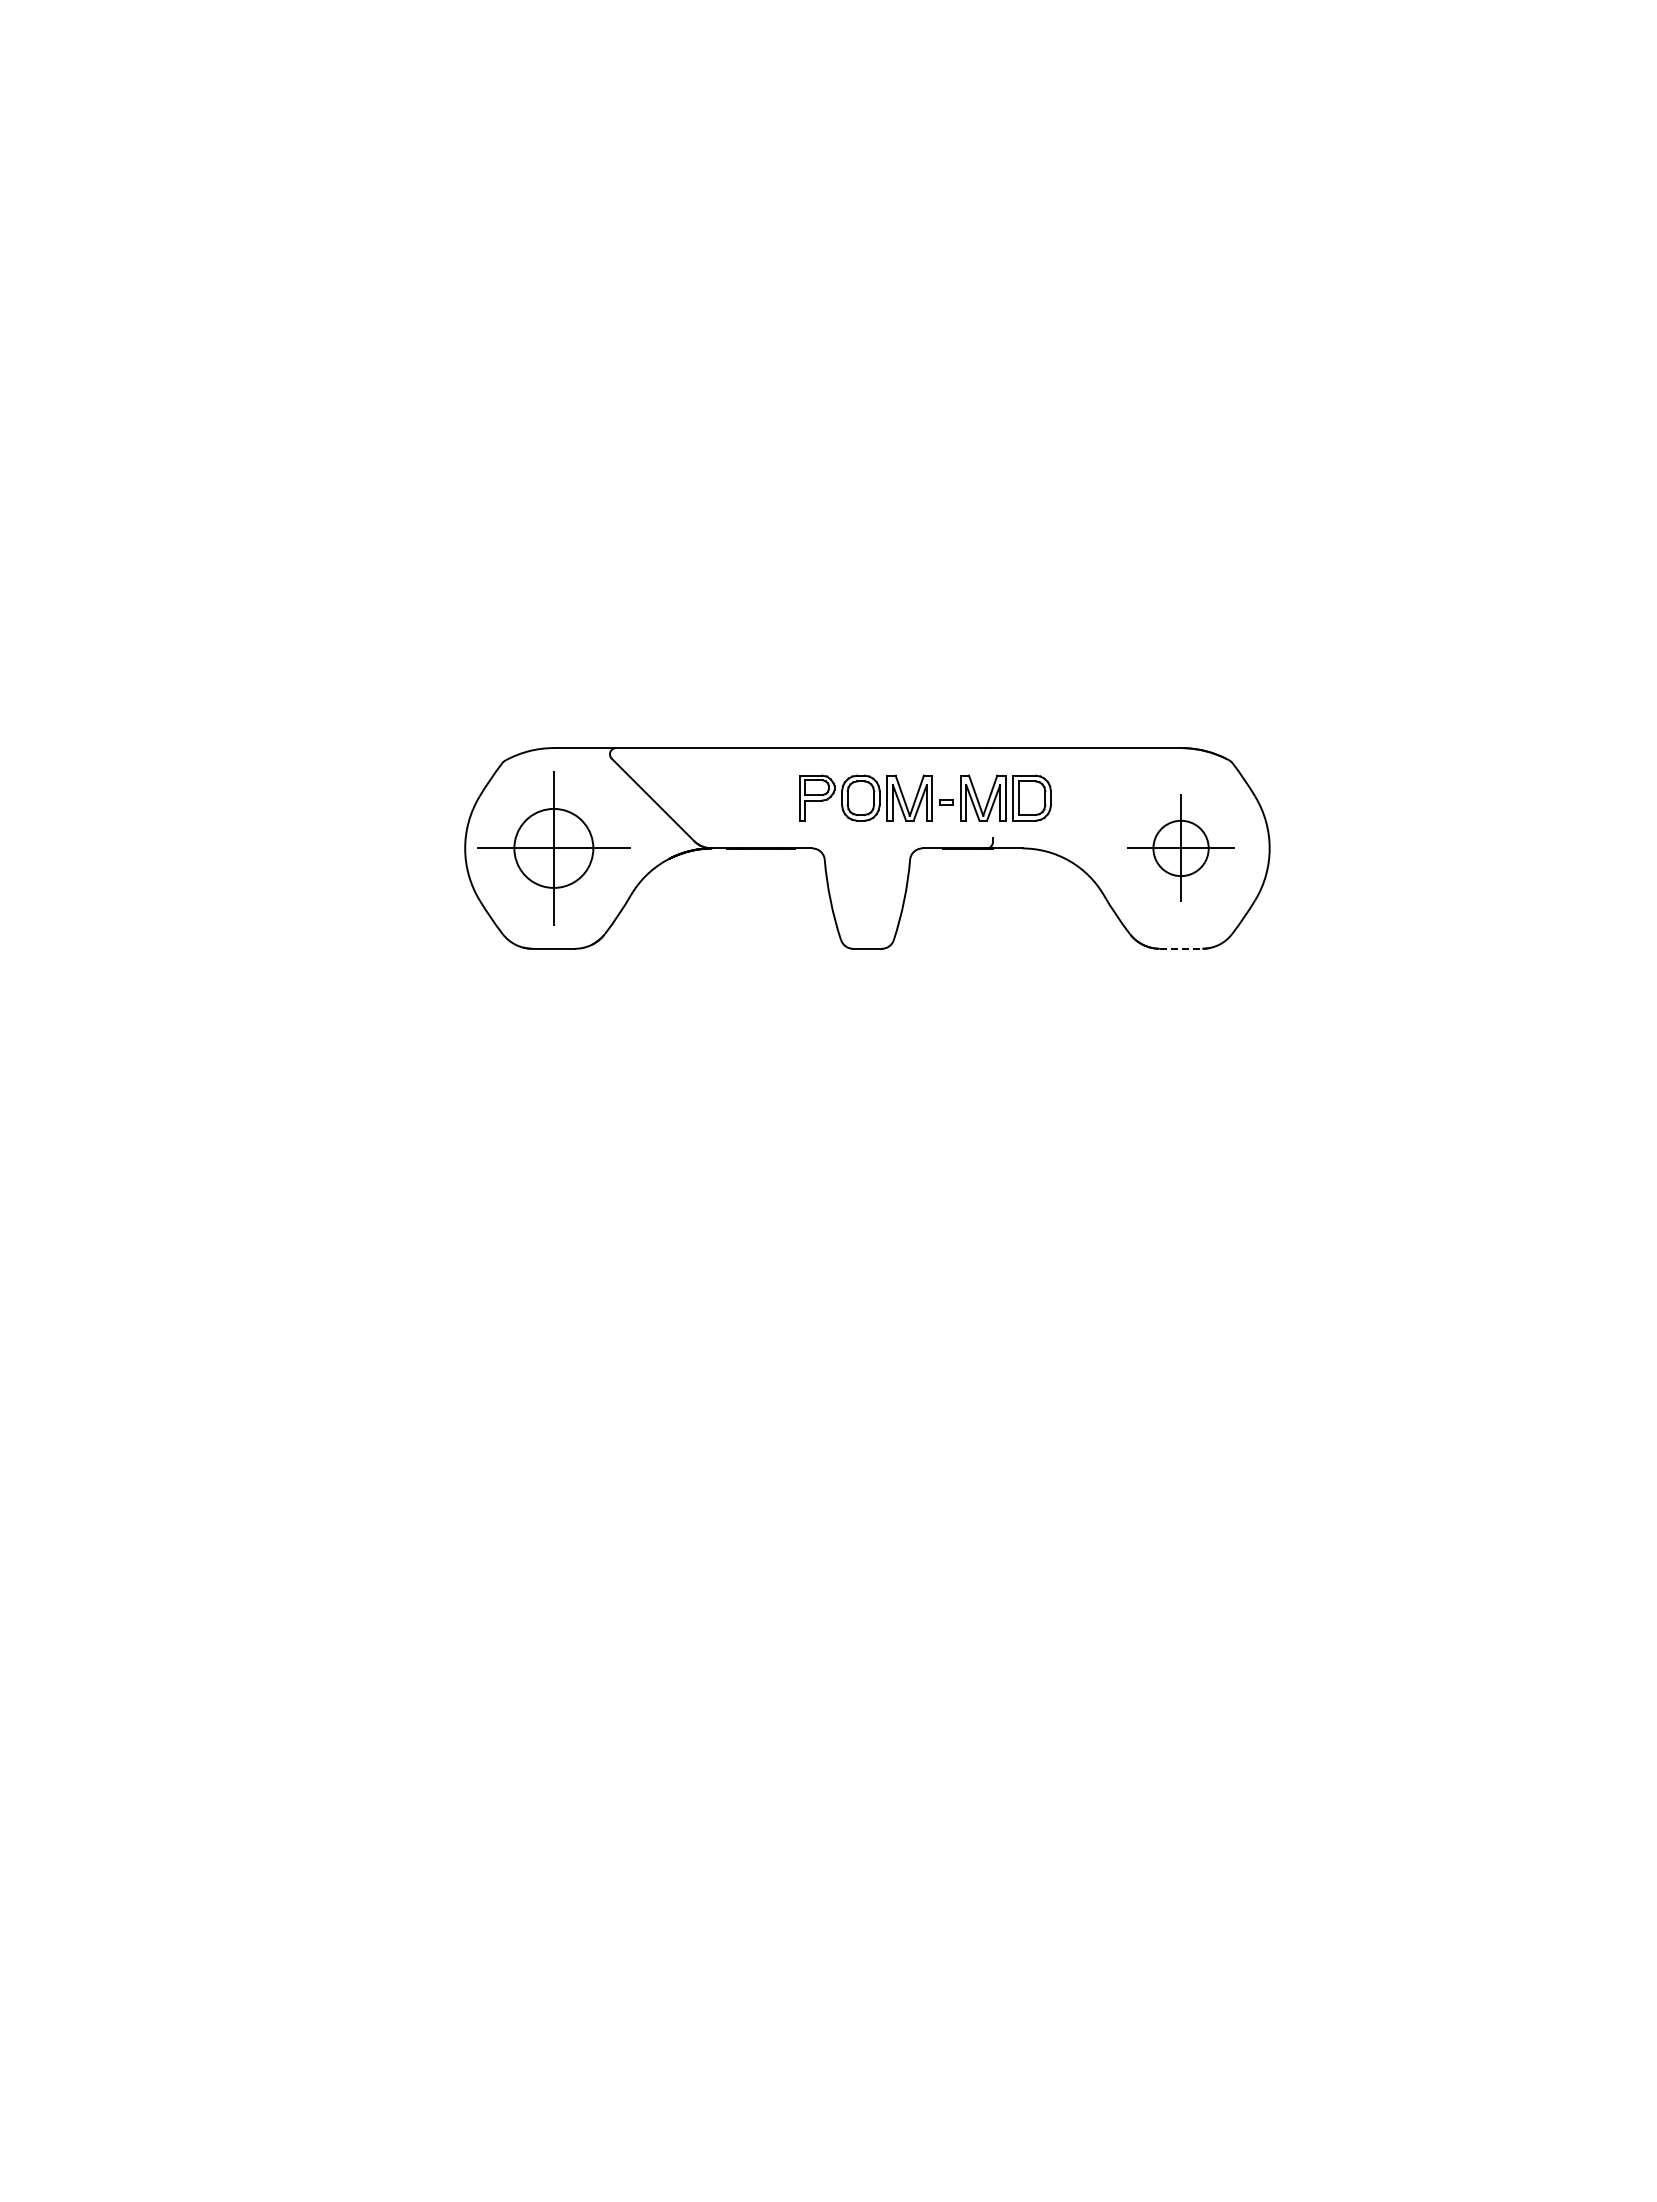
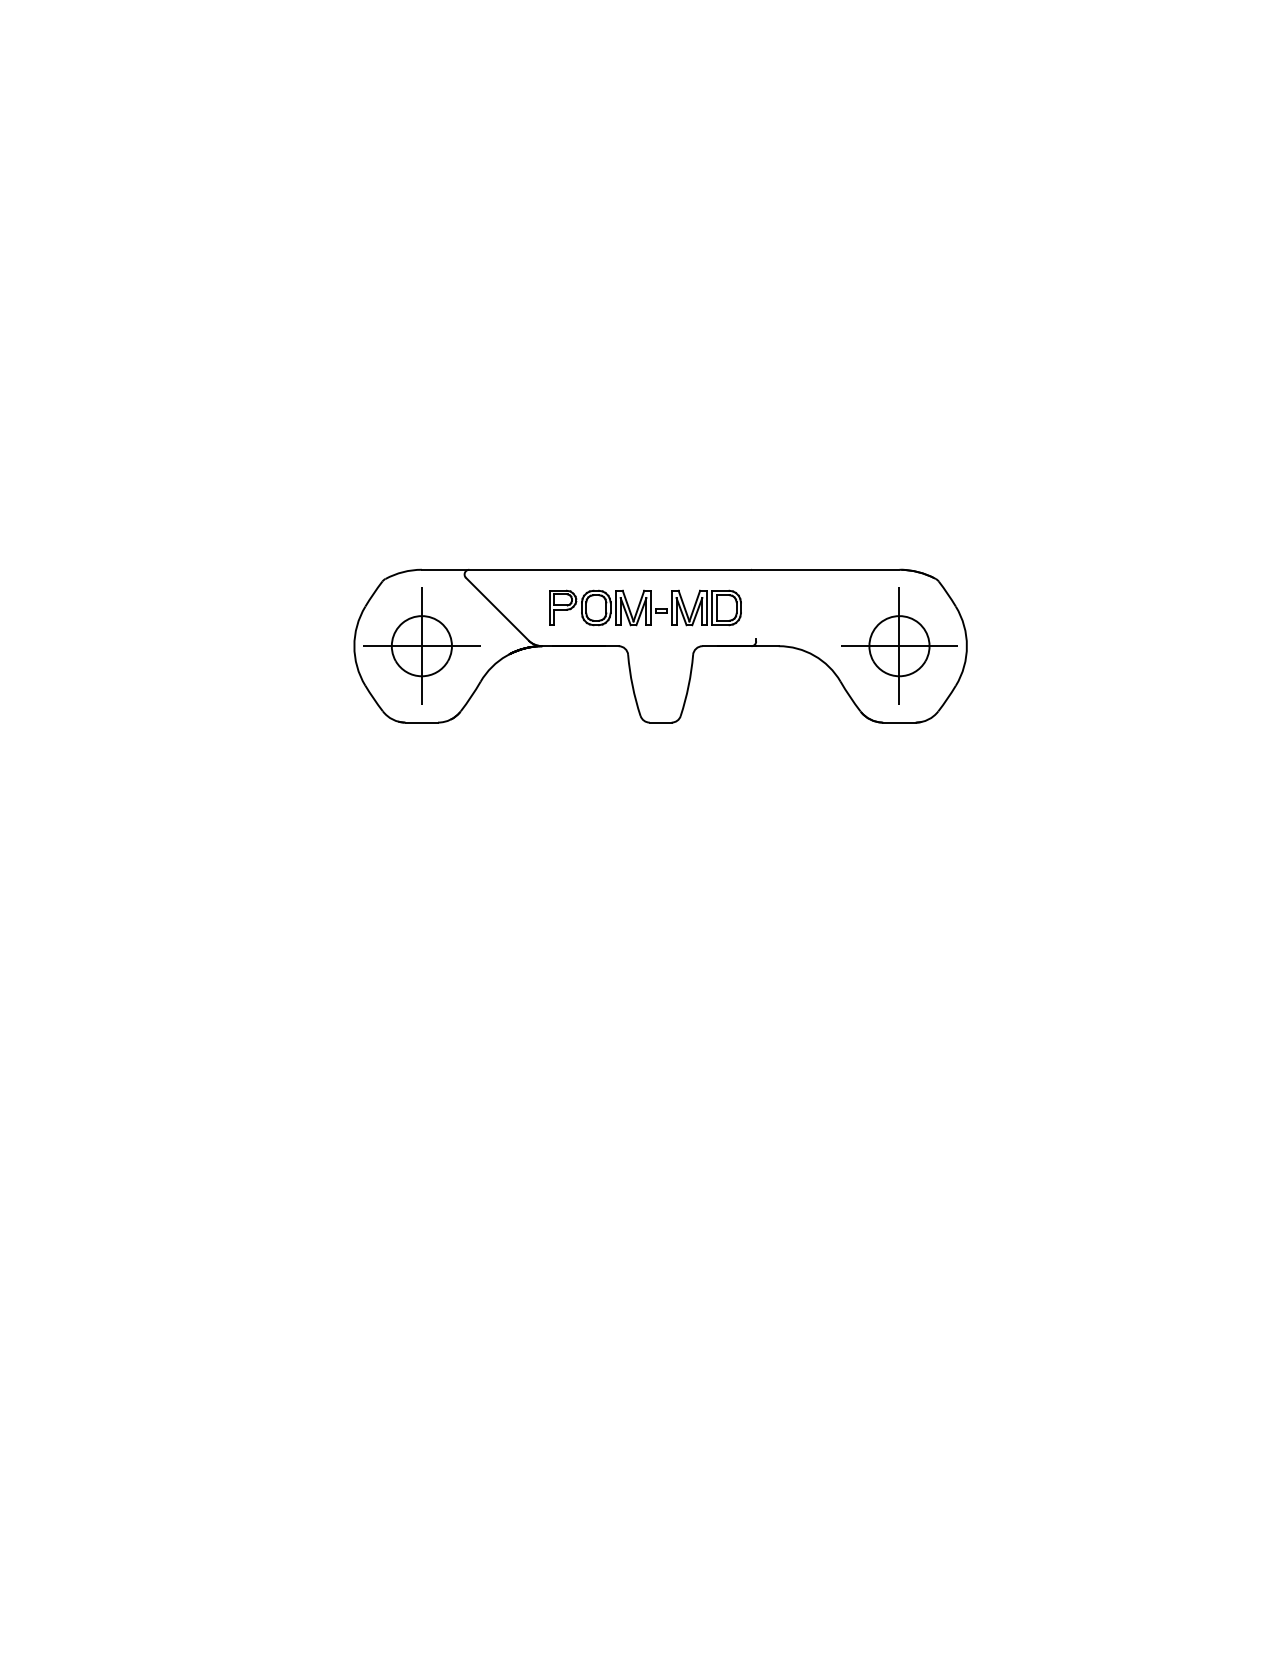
part: (925, 797) -> (645, 607), moved
part: (1180, 848) -> (899, 646), size x1.43
line: (1181, 948) -> (899, 722), dashed -> solid

